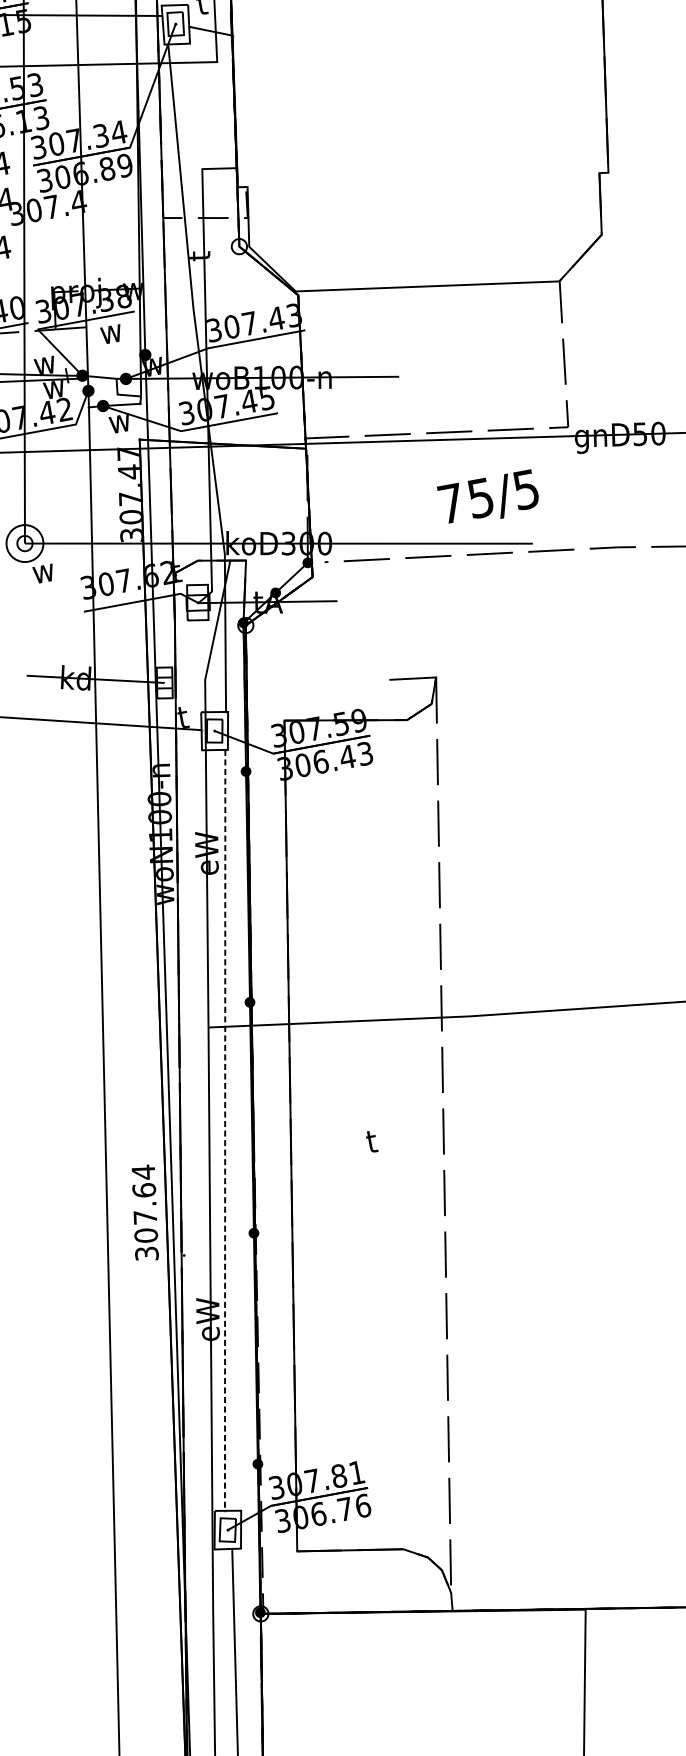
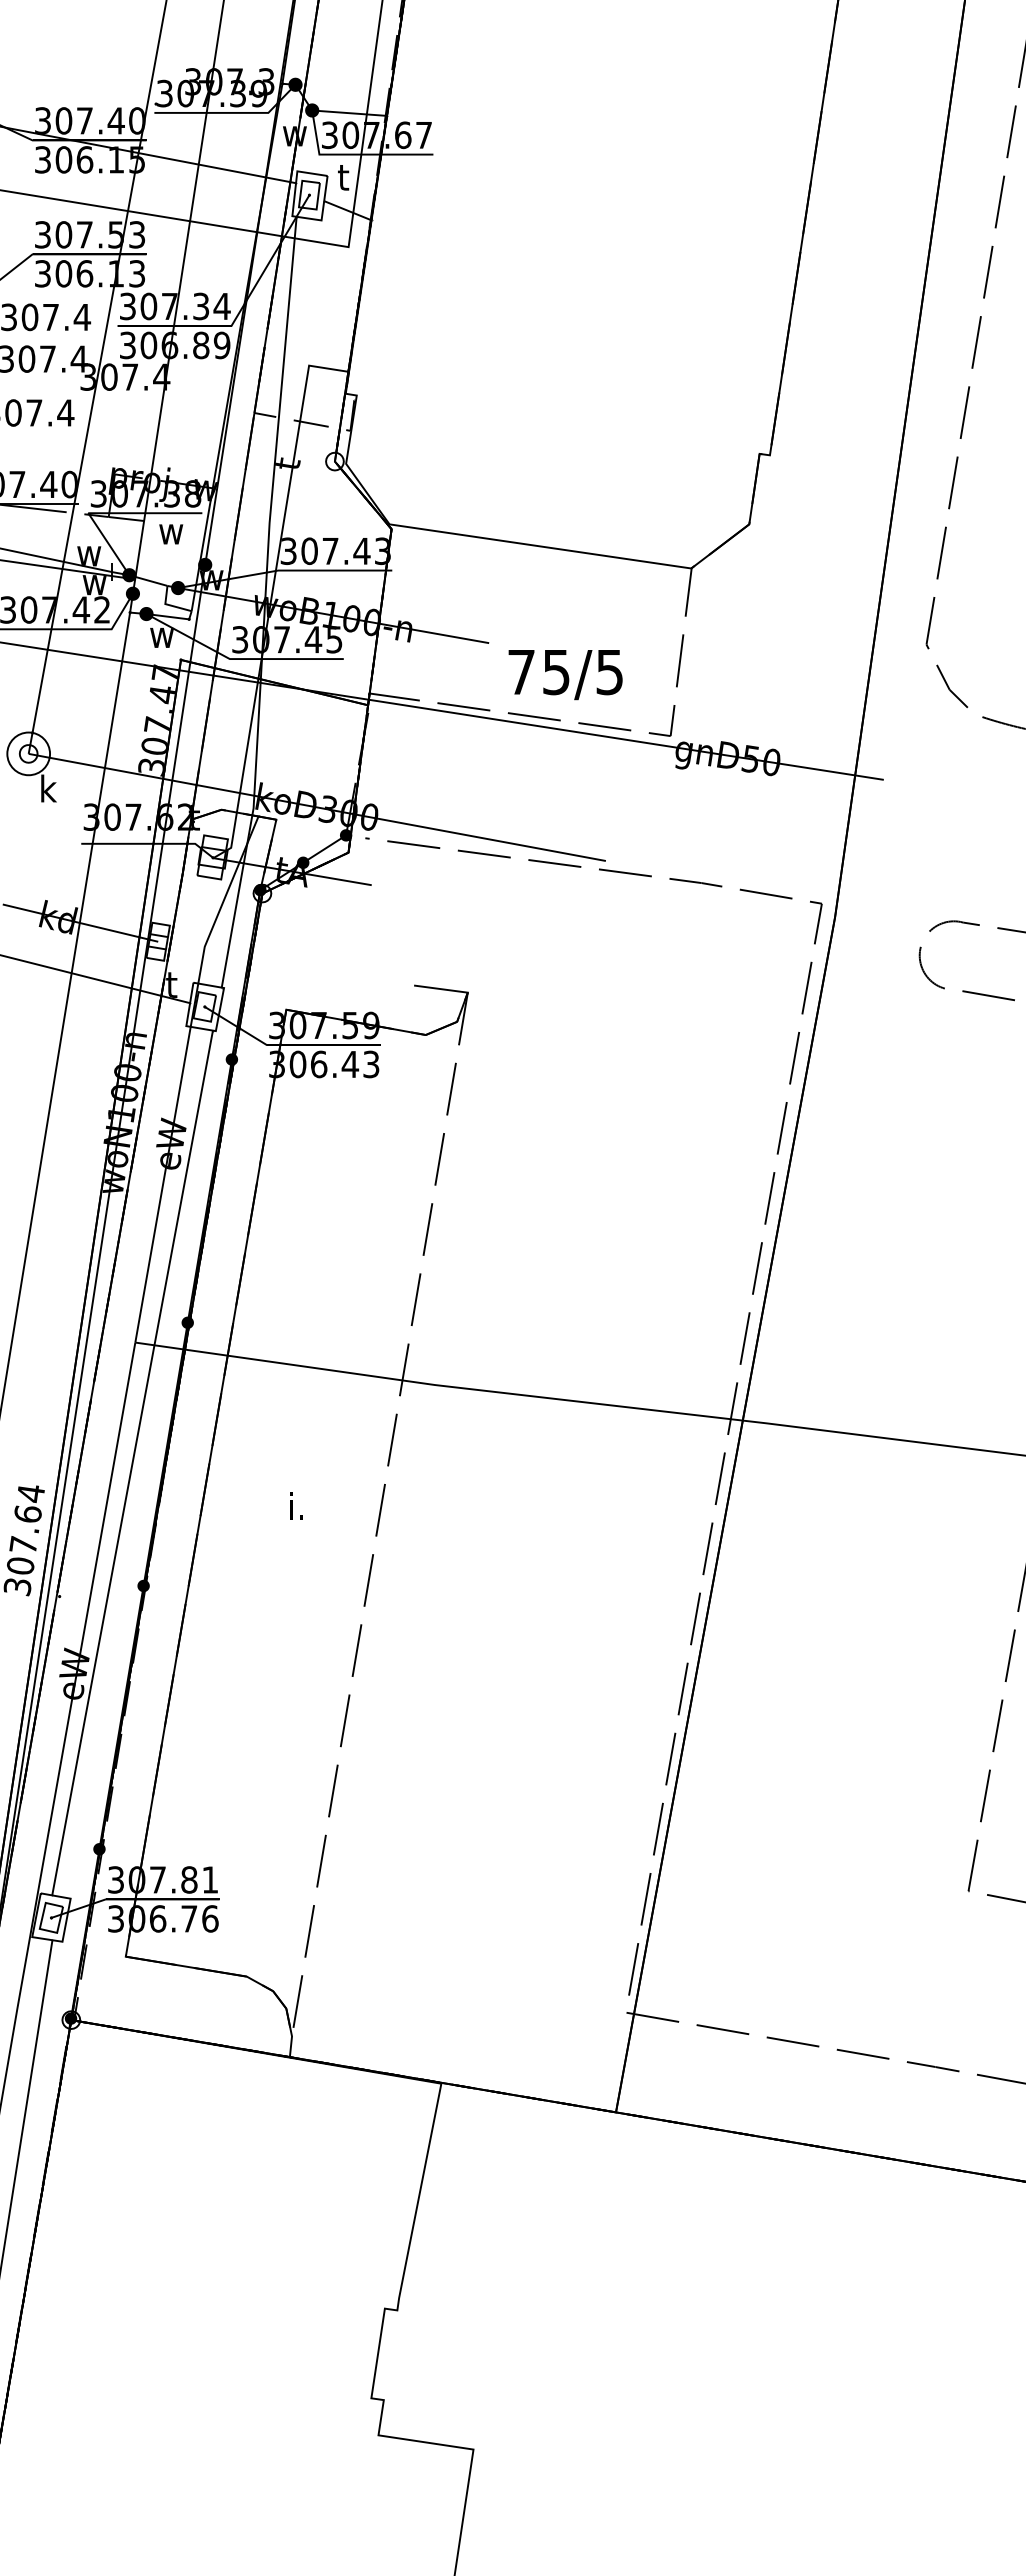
text: (489, 499) -> (565, 675), moved
text: (43, 570) -> (44, 788), w -> k
line: (225, 1129) -> (132, 1462), dashed -> solid
text: (371, 1140) -> (296, 1505), t -> i.

